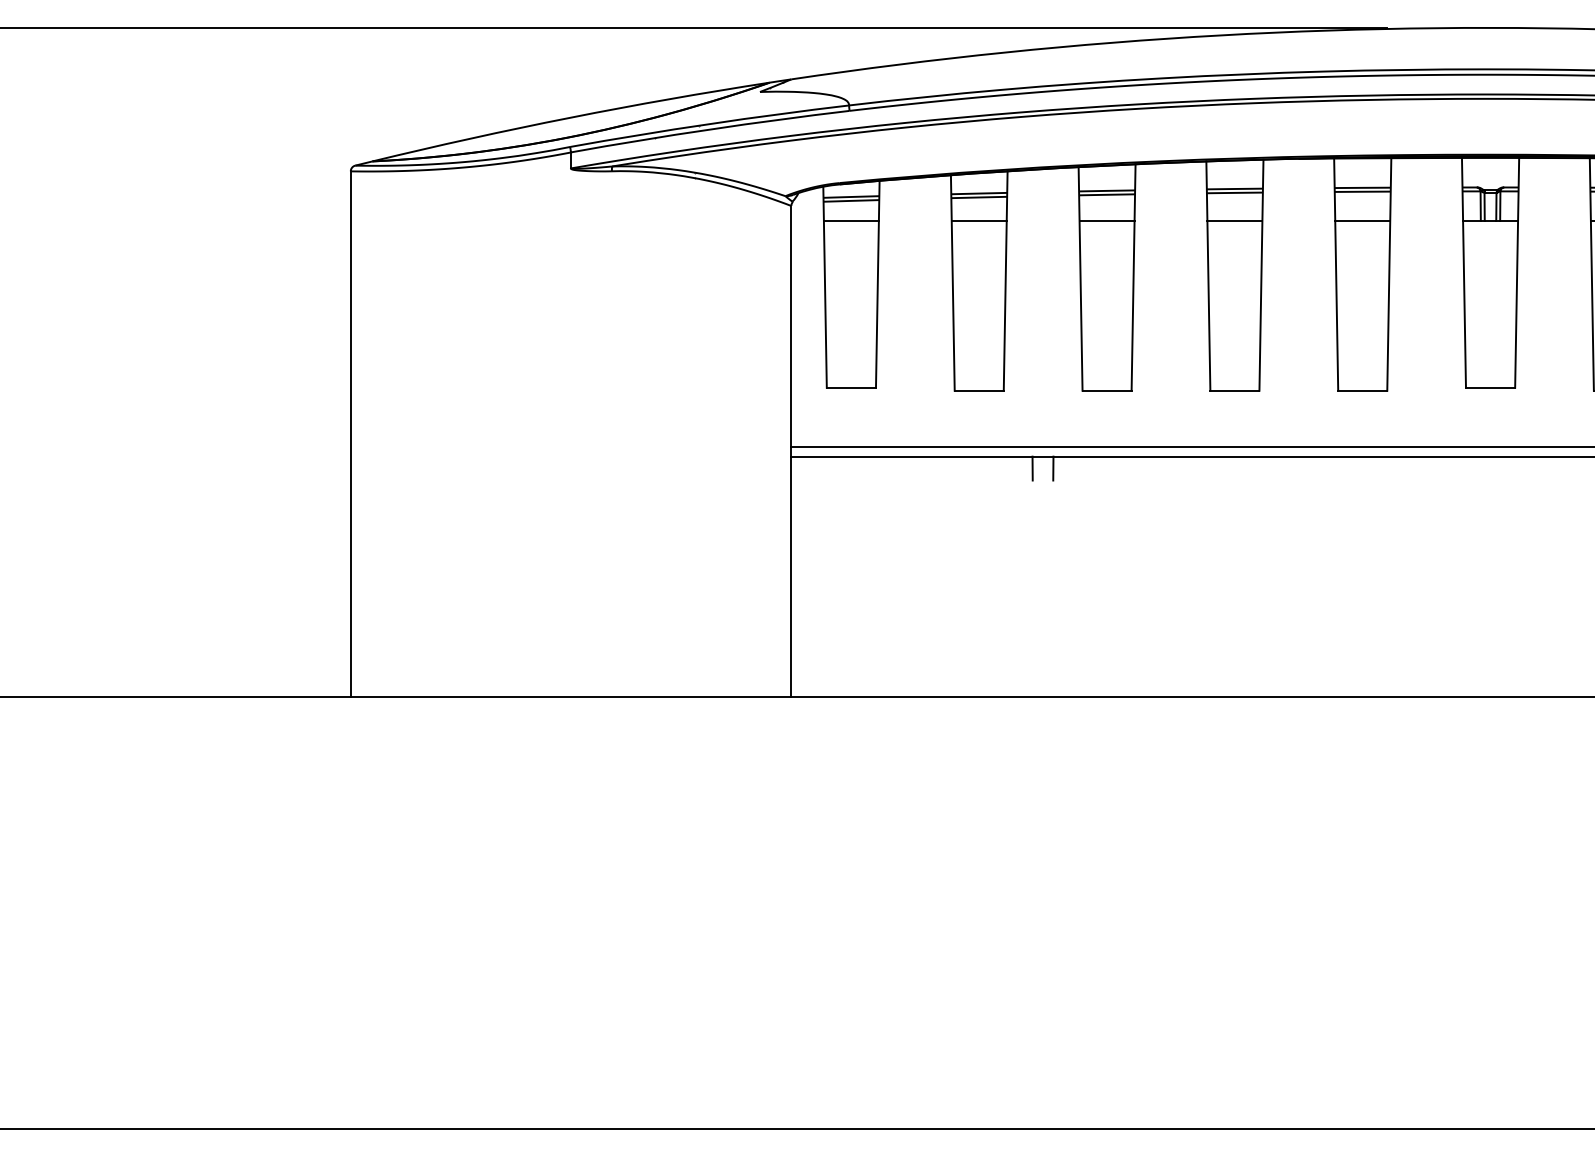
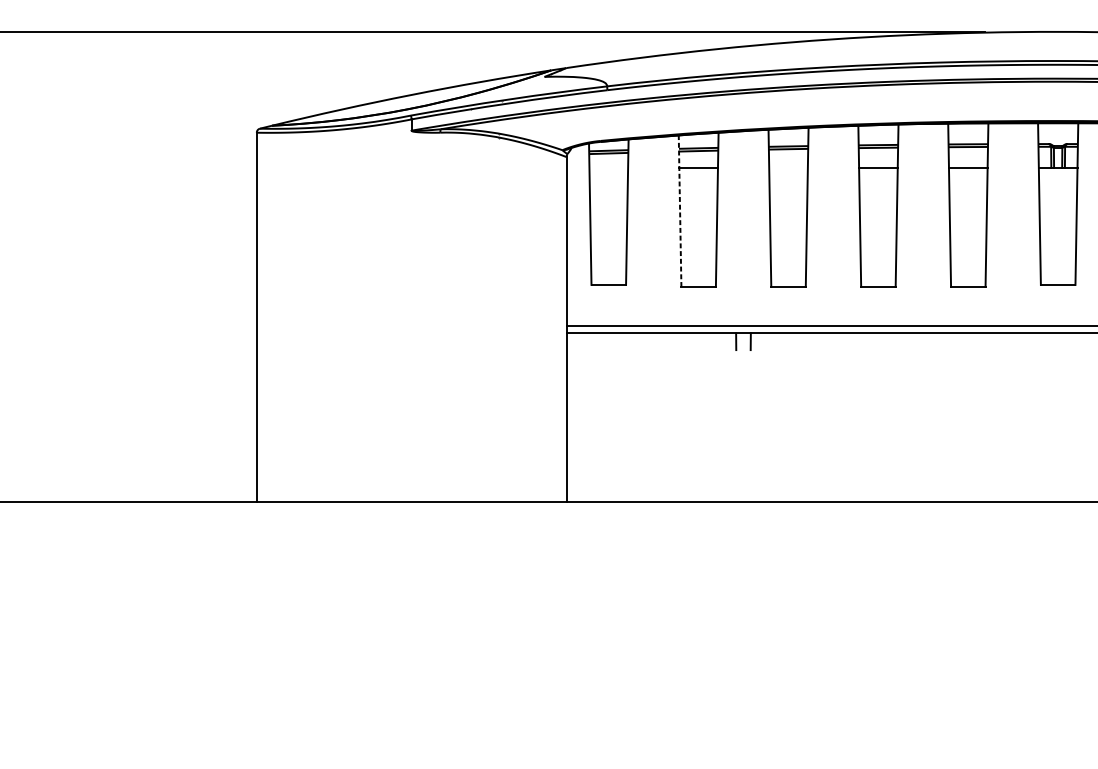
line: (850, 220) -> (608, 167), removed
line: (1106, 220) -> (788, 167), removed
line: (952, 282) -> (679, 210), solid -> dashed

